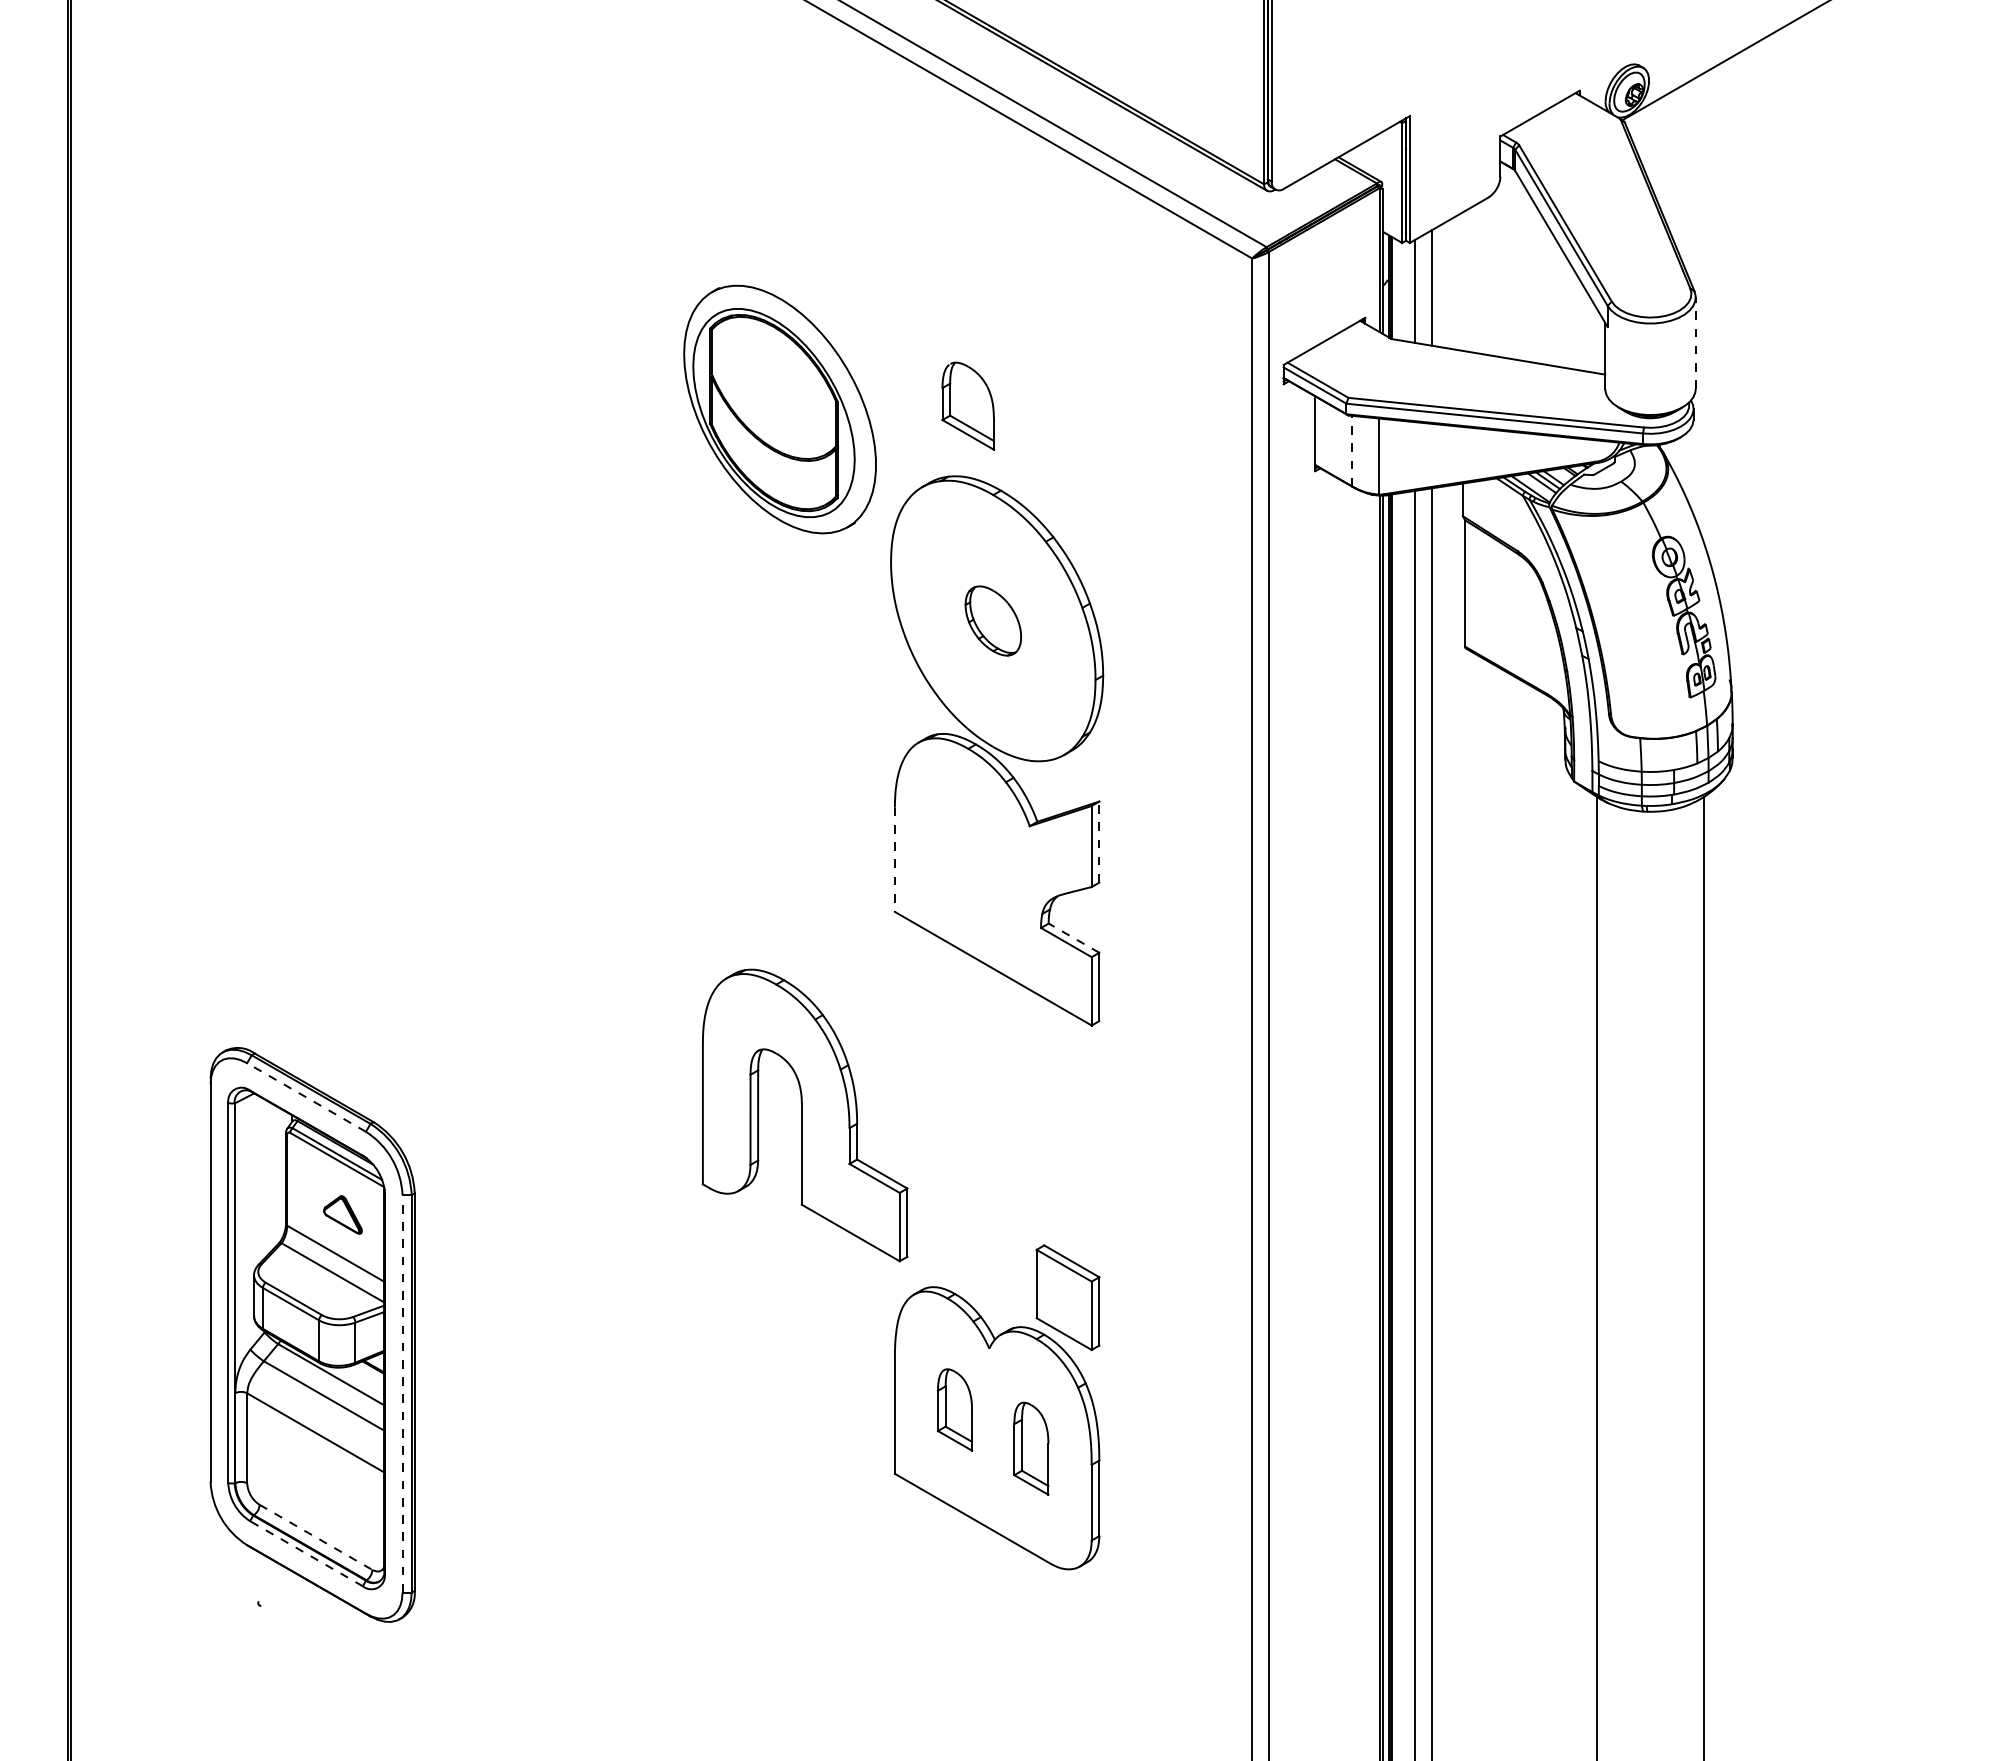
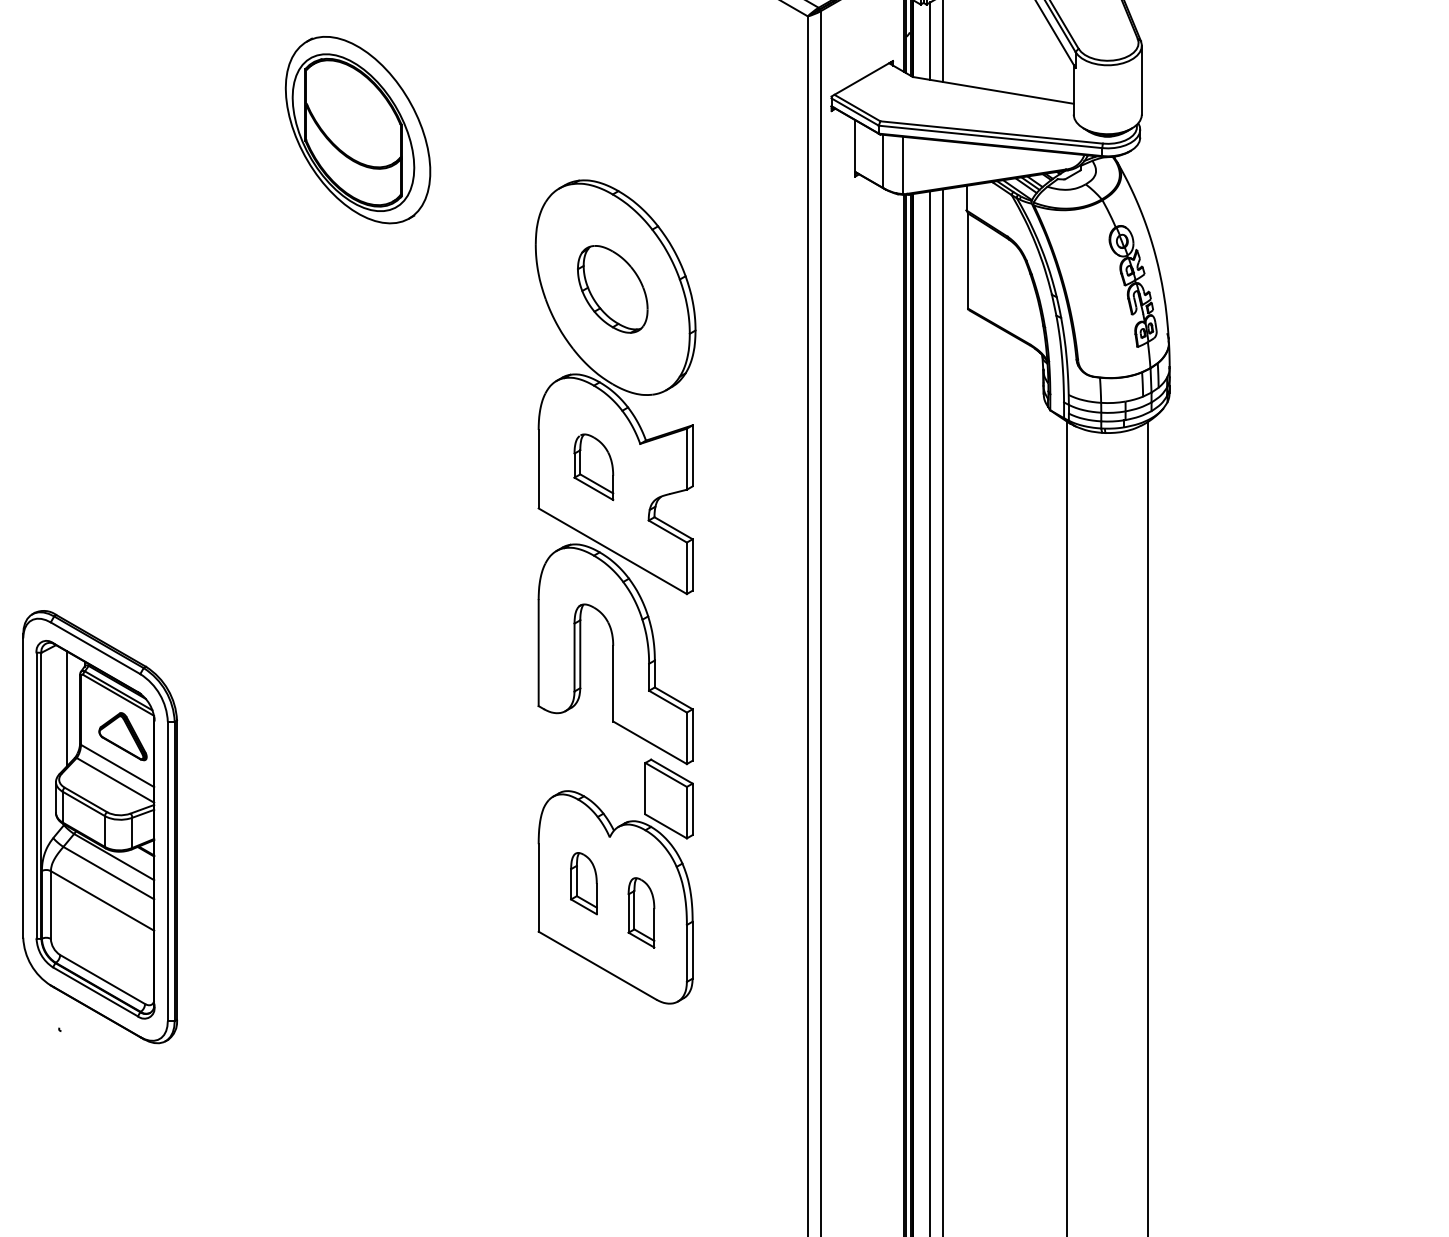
line: (1695, 343) -> (1141, 80), dashed -> solid
part: (967, 405) -> (593, 466), moved
part: (779, 409) -> (357, 130), moved
line: (1352, 450) -> (883, 160), dashed -> solid
part: (993, 620) -> (612, 288), size x1.67
line: (1099, 842) -> (692, 456), dashed -> solid
line: (894, 860) -> (538, 469), dashed -> solid
line: (1073, 937) -> (673, 527), dashed -> solid
line: (306, 1097) -> (95, 648), dashed -> solid
part: (804, 1115) -> (615, 654), moved
line: (268, 1177) -> (66, 708), added
part: (342, 1214) -> (122, 736), size x1.67
line: (402, 1393) -> (167, 871), dashed -> solid
line: (316, 1537) -> (103, 979), dashed -> solid
line: (306, 1553) -> (95, 991), dashed -> solid

